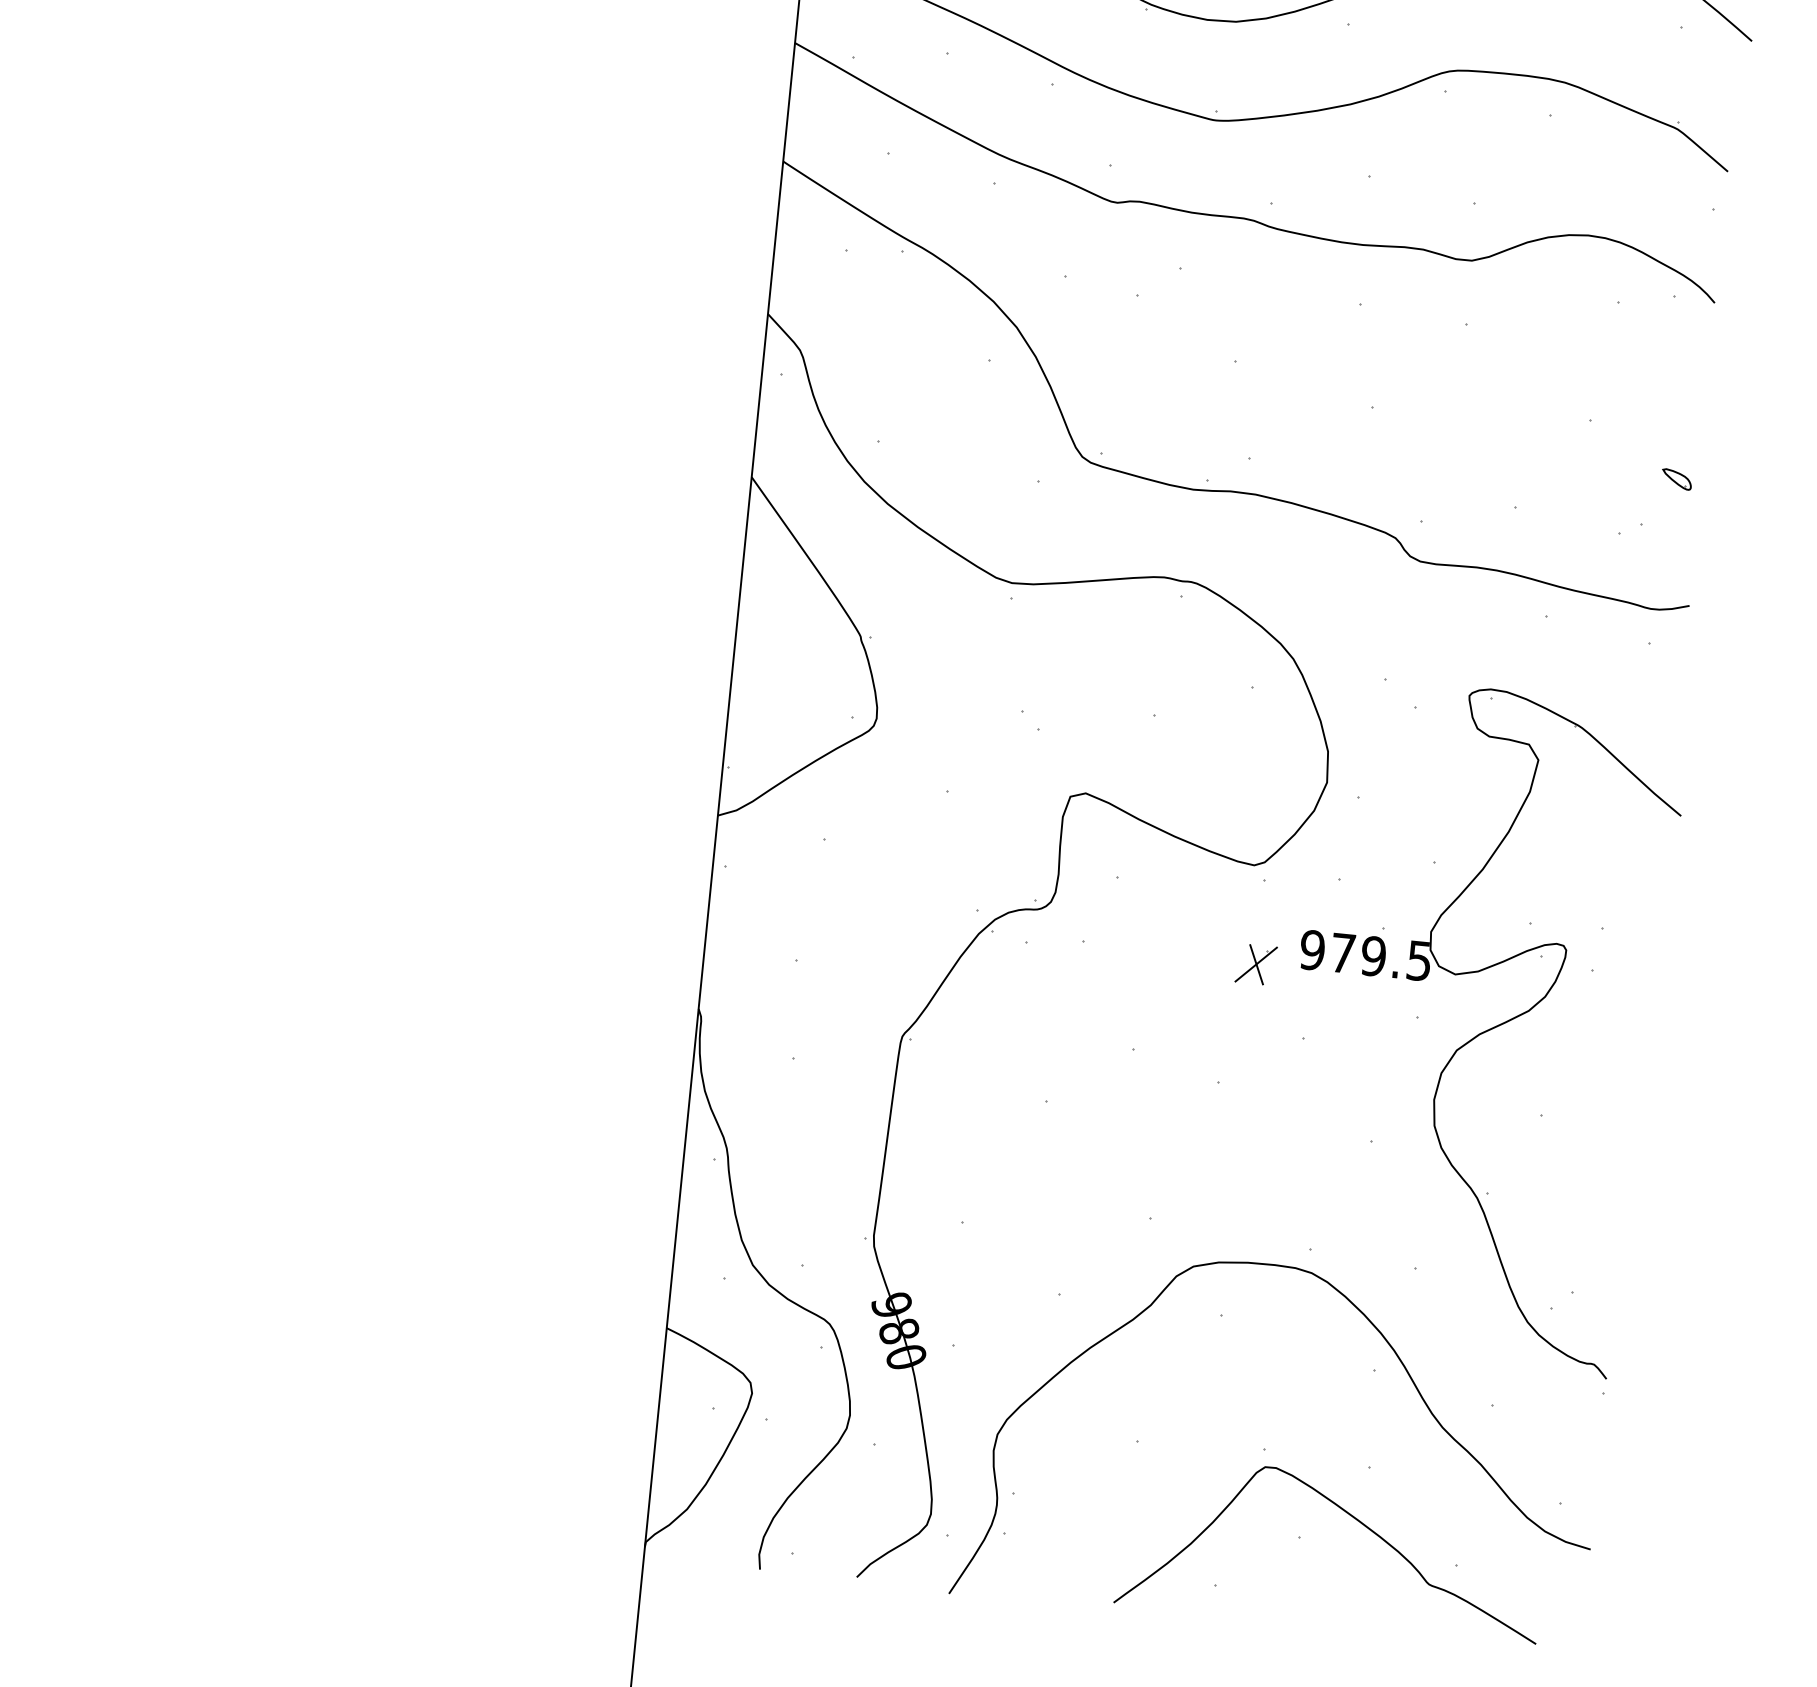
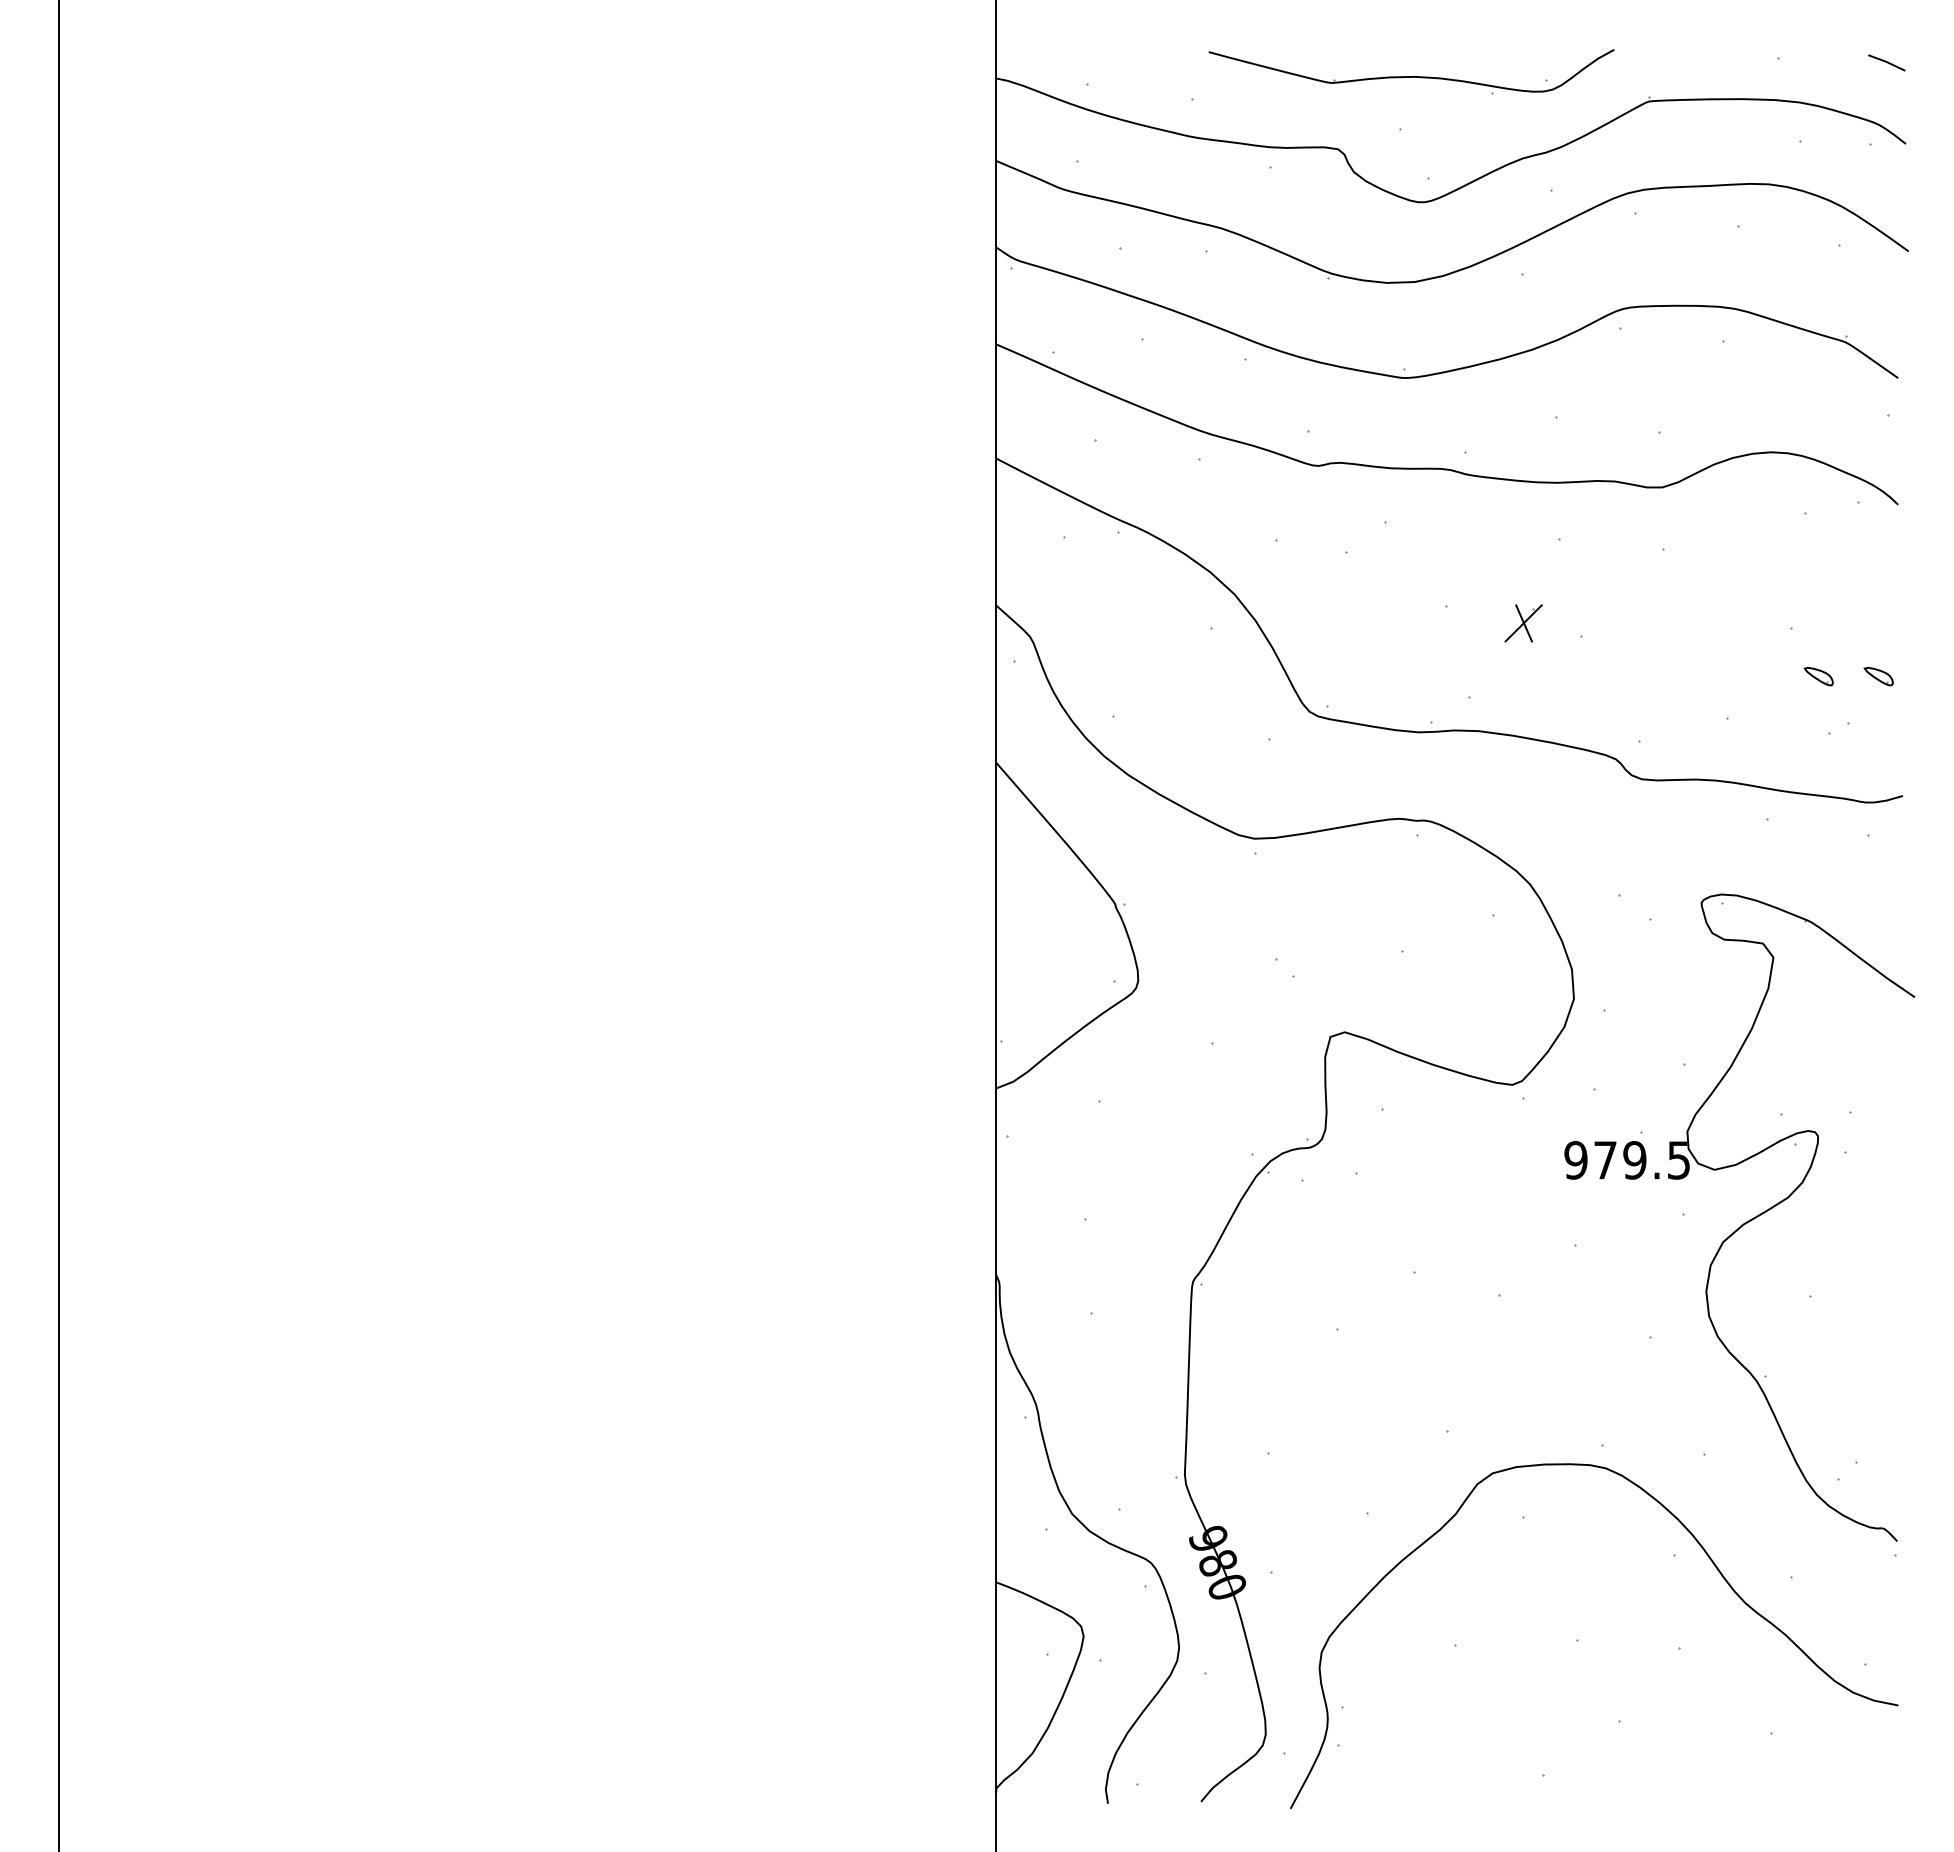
part: (1614, 473) -> (1818, 676), added
part: (1255, 964) -> (1523, 623), moved
curve: (1351, 1517) -> (1667, 1697), removed

